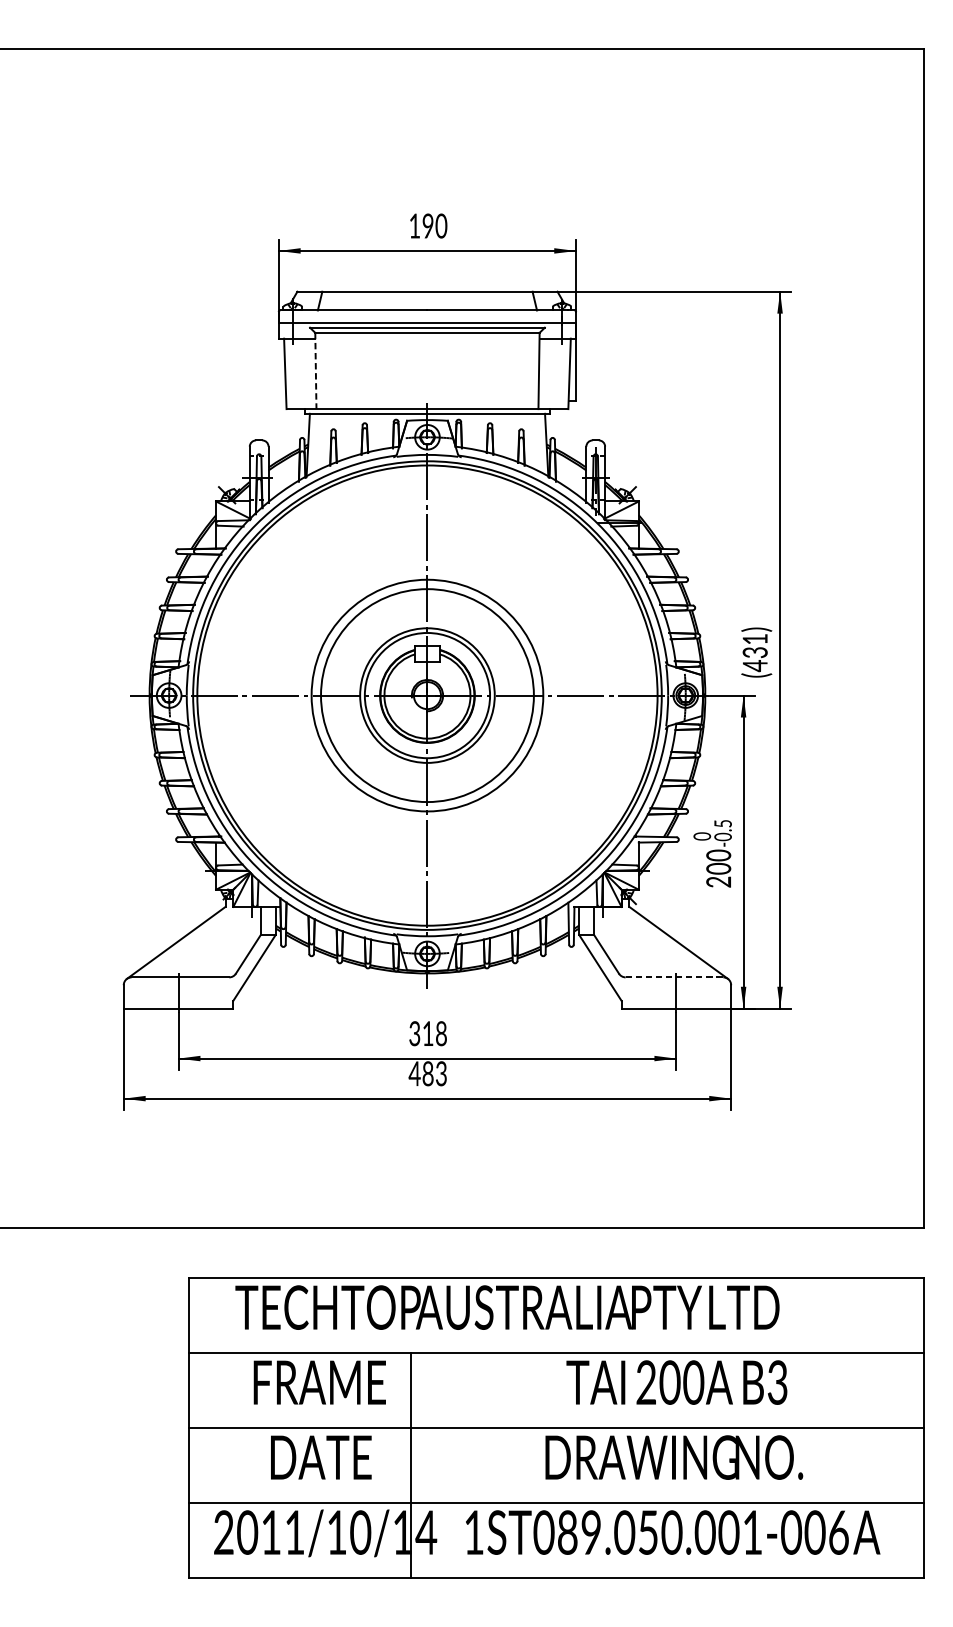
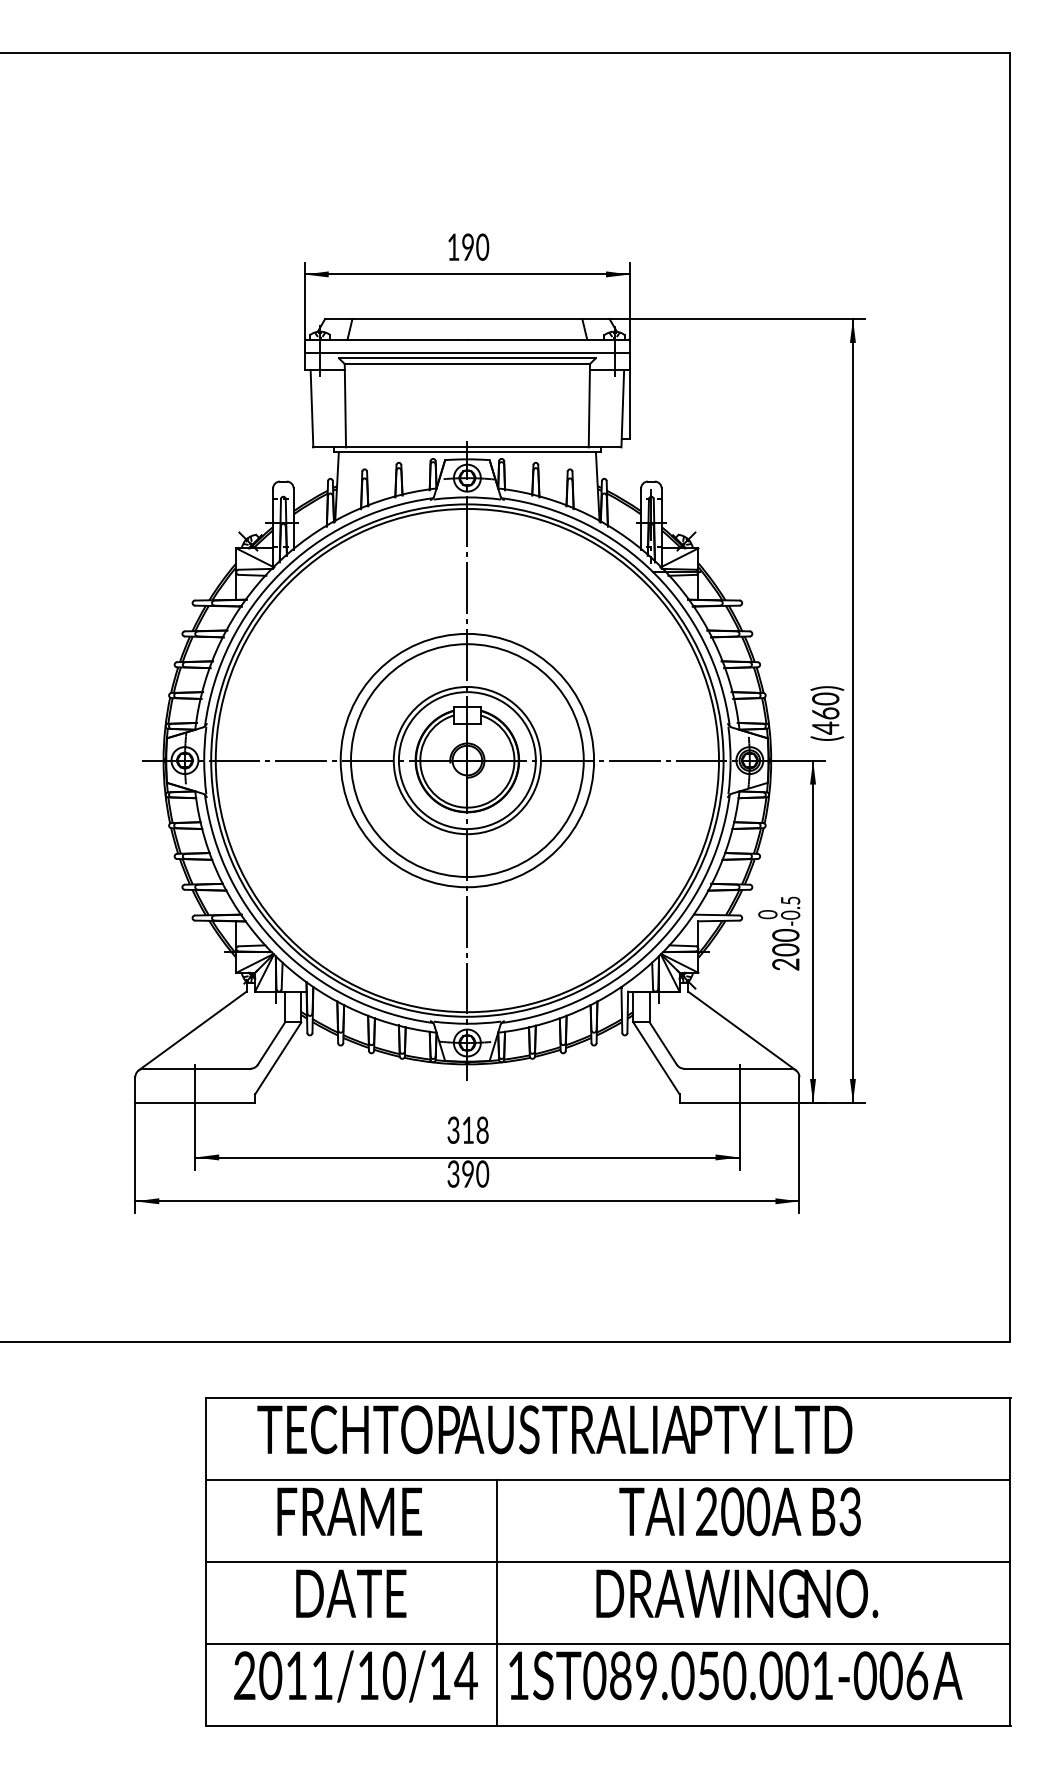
line: (315, 370) -> (345, 405), dashed -> solid
text: (754, 645) -> (825, 705), (431) -> (460)
line: (674, 977) -> (737, 1068), dashed -> solid
text: (427, 1073) -> (467, 1173), 483 -> 390
line: (411, 1465) -> (497, 1602), moved

